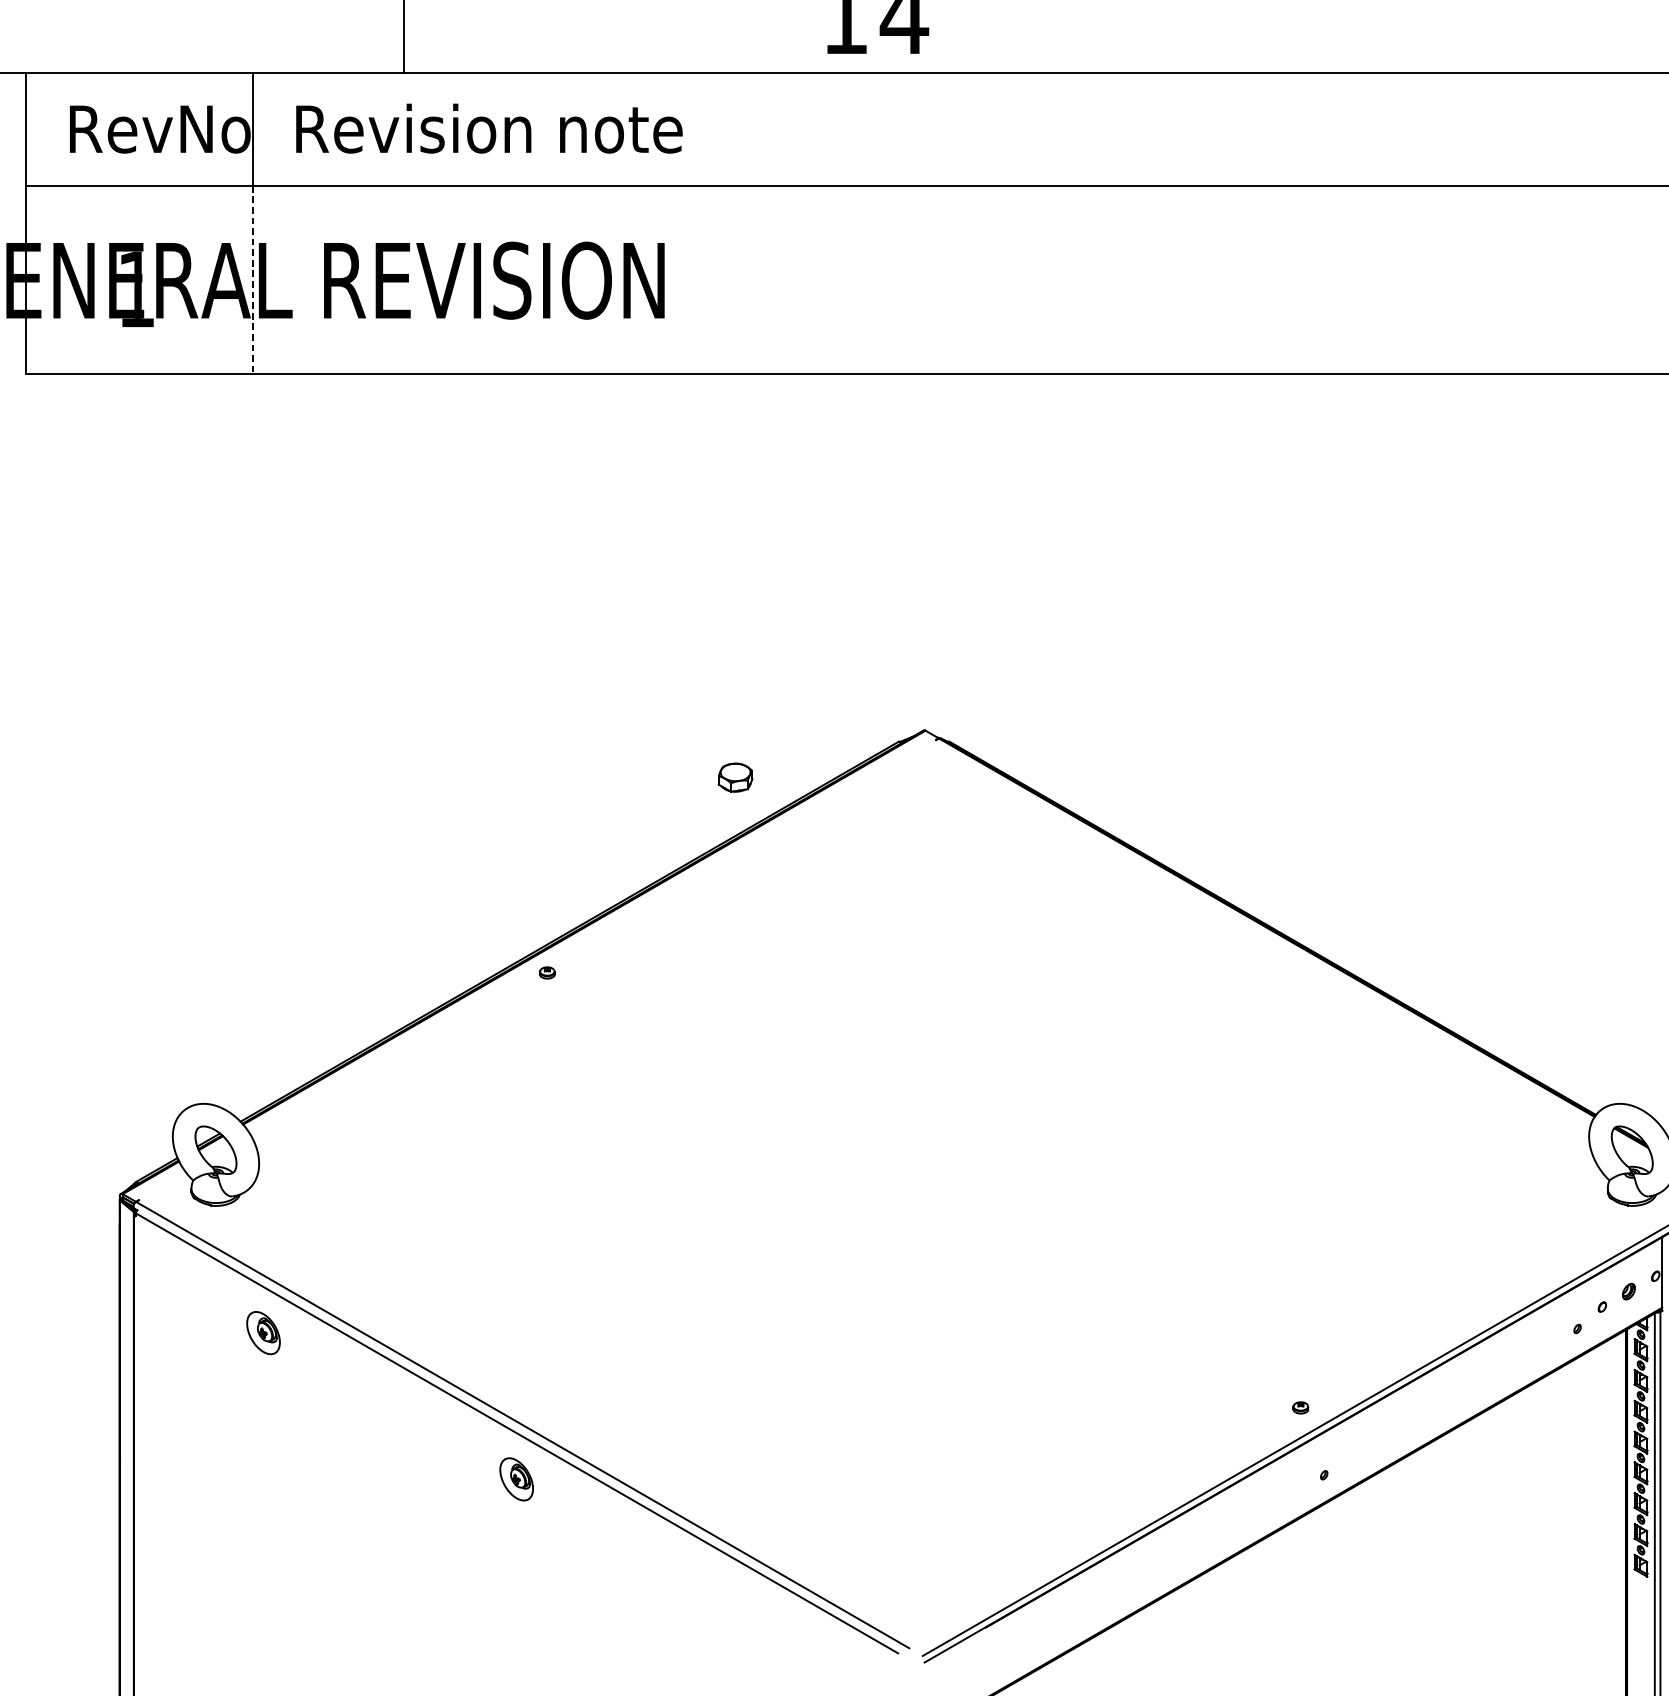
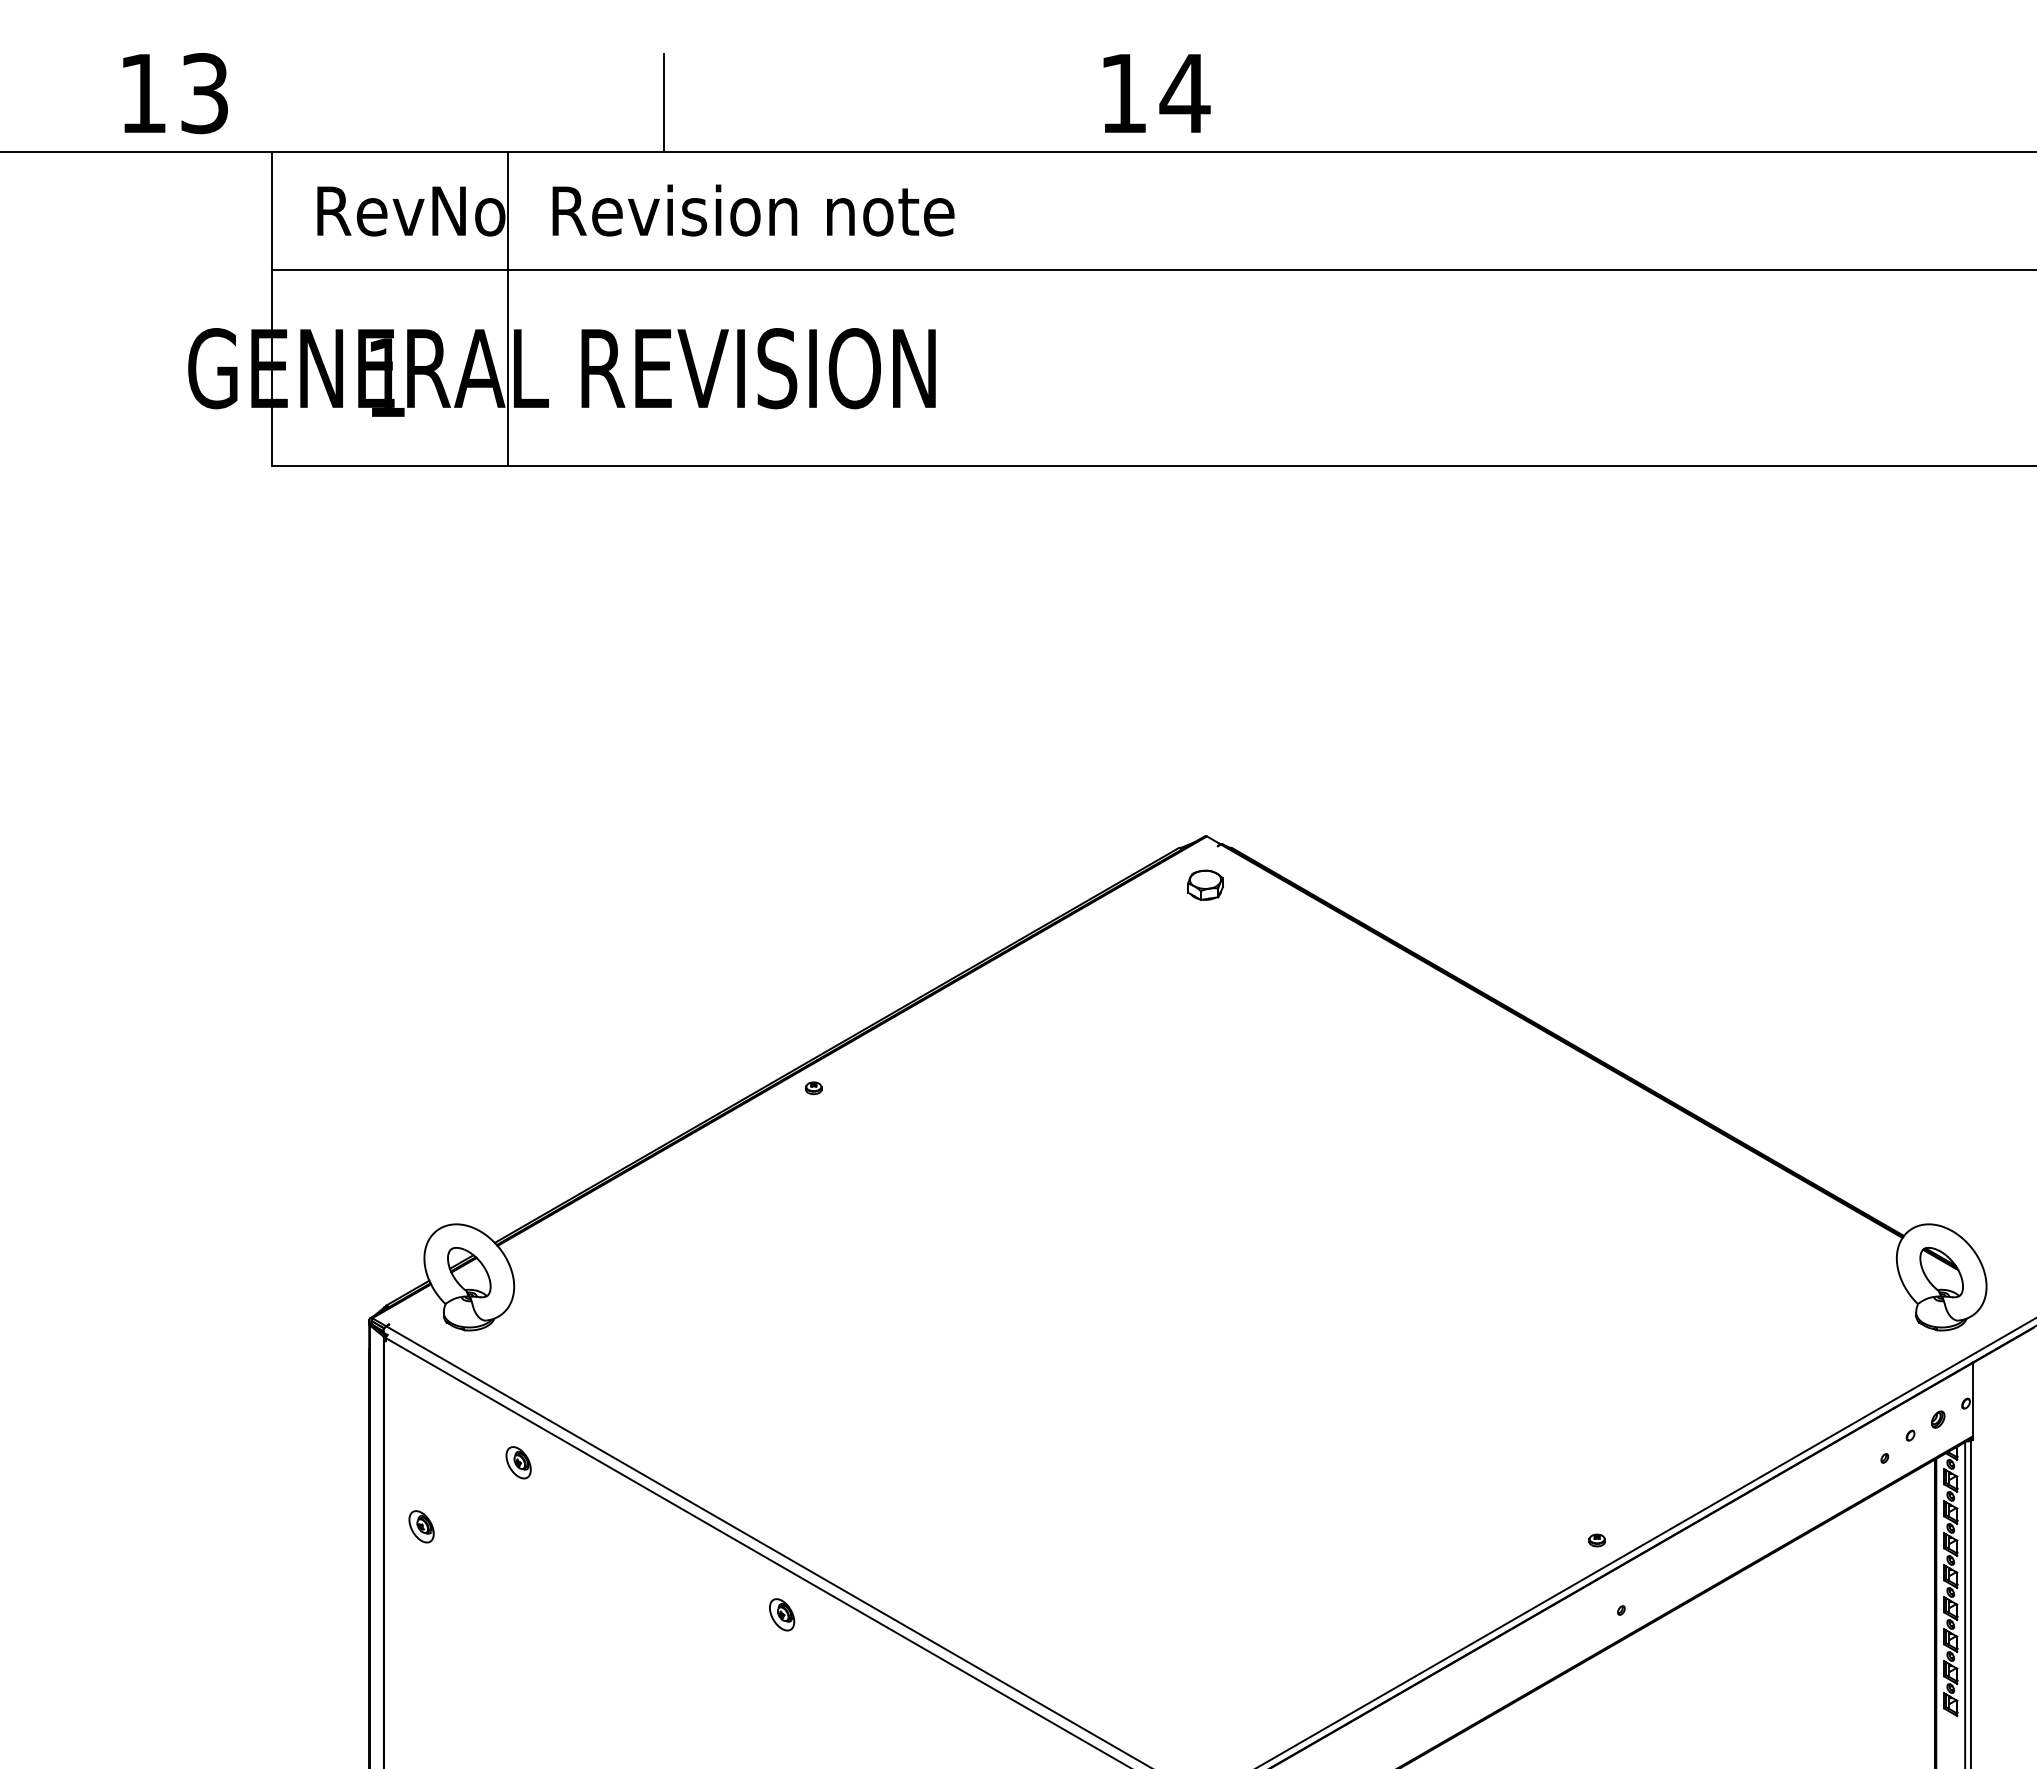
line: (252, 280) -> (507, 368), dashed -> solid
part: (735, 776) -> (1205, 884), moved
part: (263, 1332) -> (518, 1462), size x0.71
part: (170, 1394) -> (421, 1526), added
part: (517, 1479) -> (782, 1614), size x0.71

